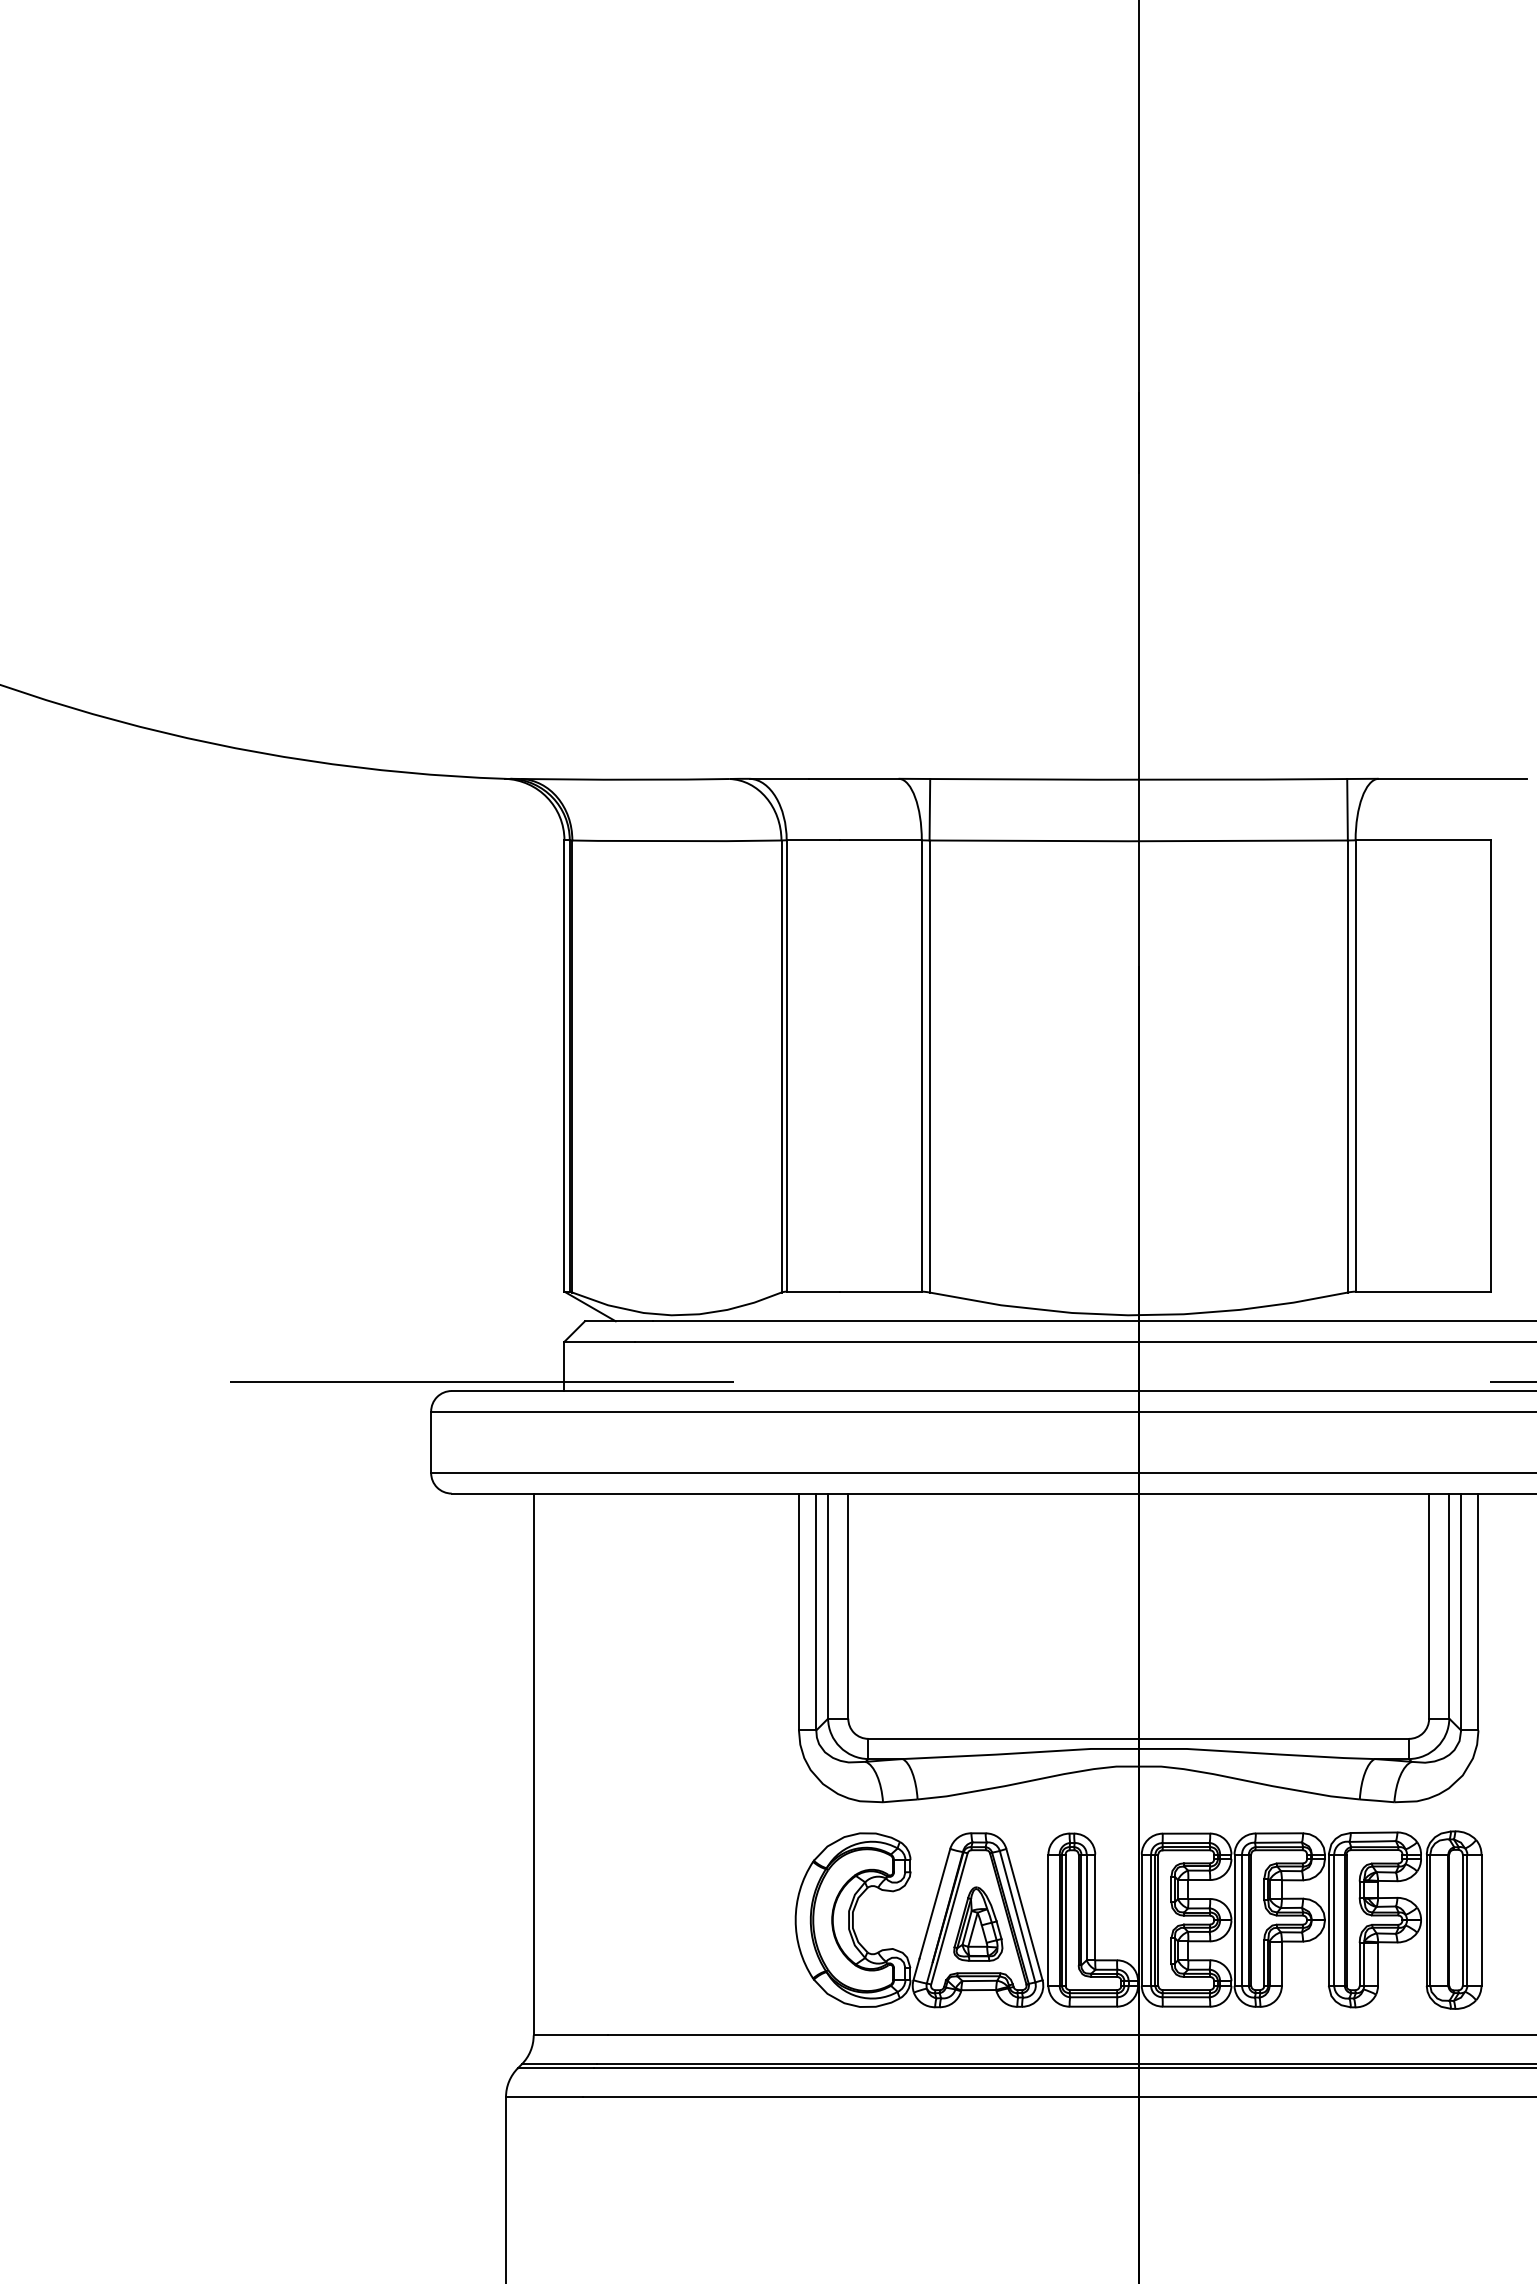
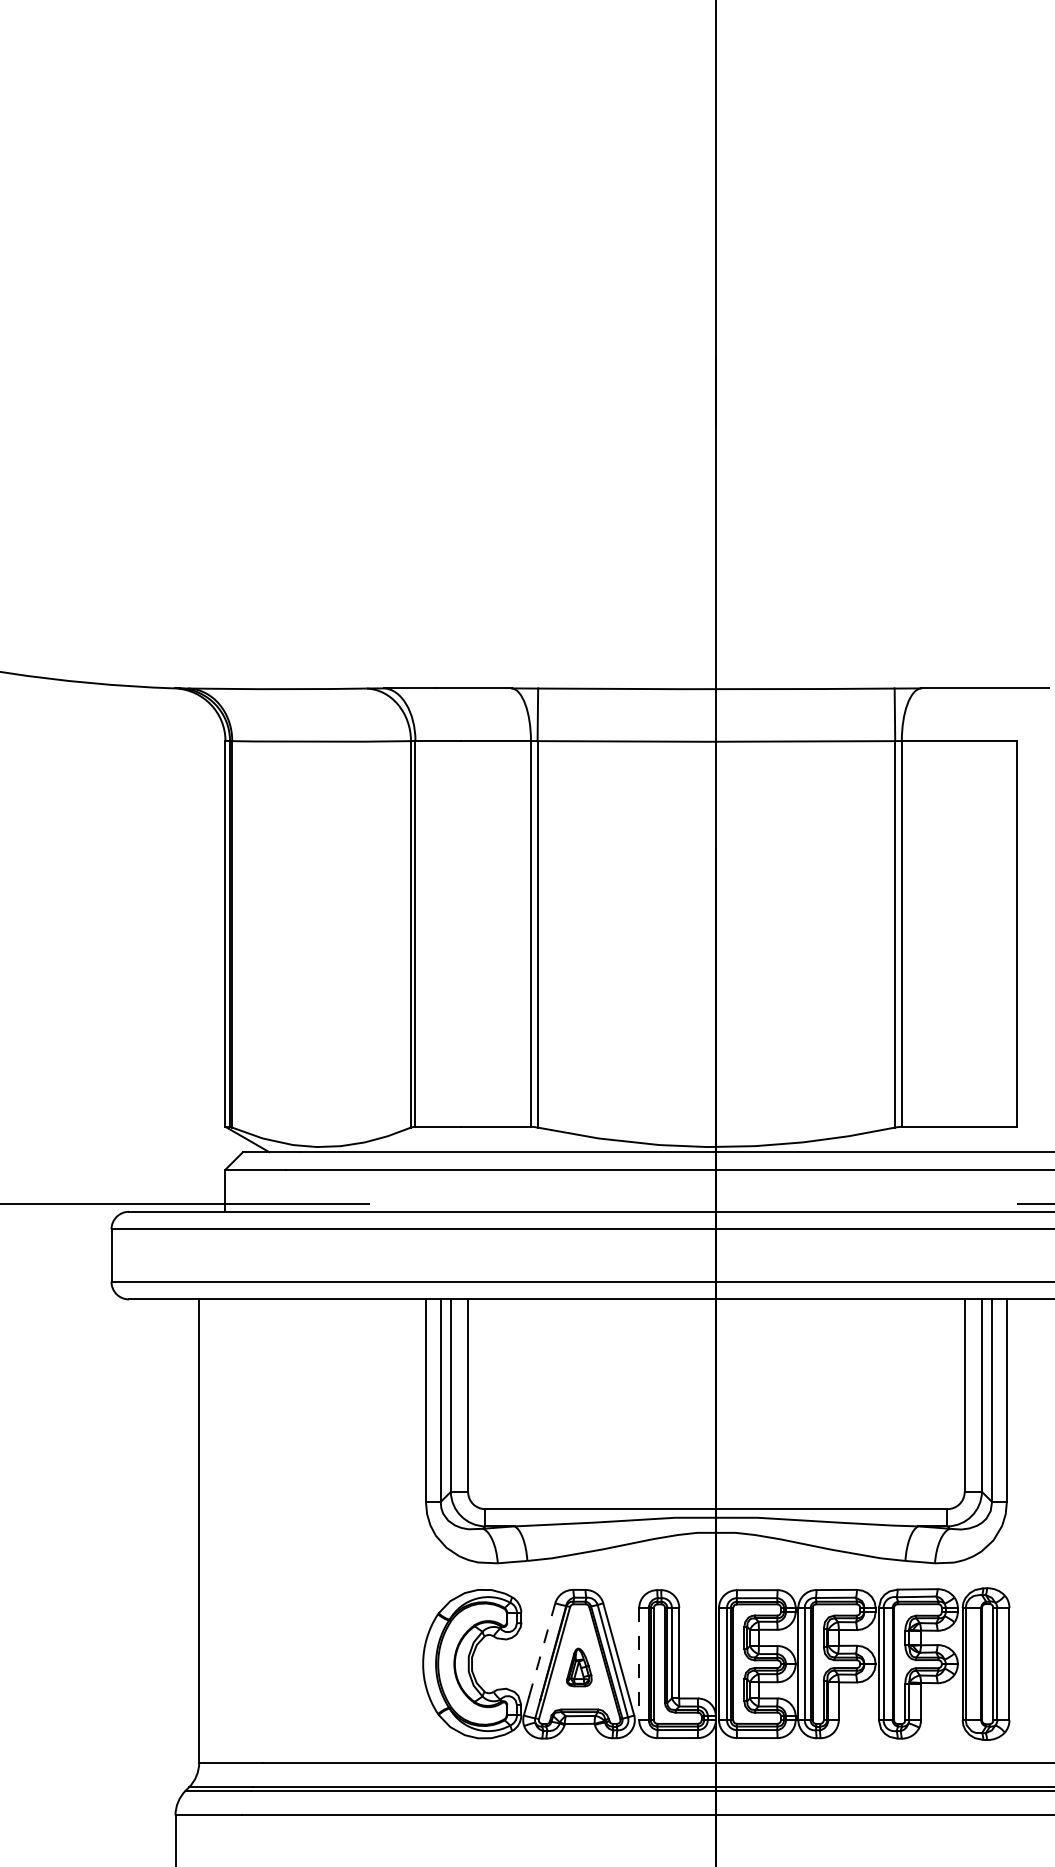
line: (934, 1903) -> (541, 1649), solid -> dashed
line: (1048, 1920) -> (639, 1664), solid -> dashed
part: (978, 1923) -> (579, 1666), size x0.6

